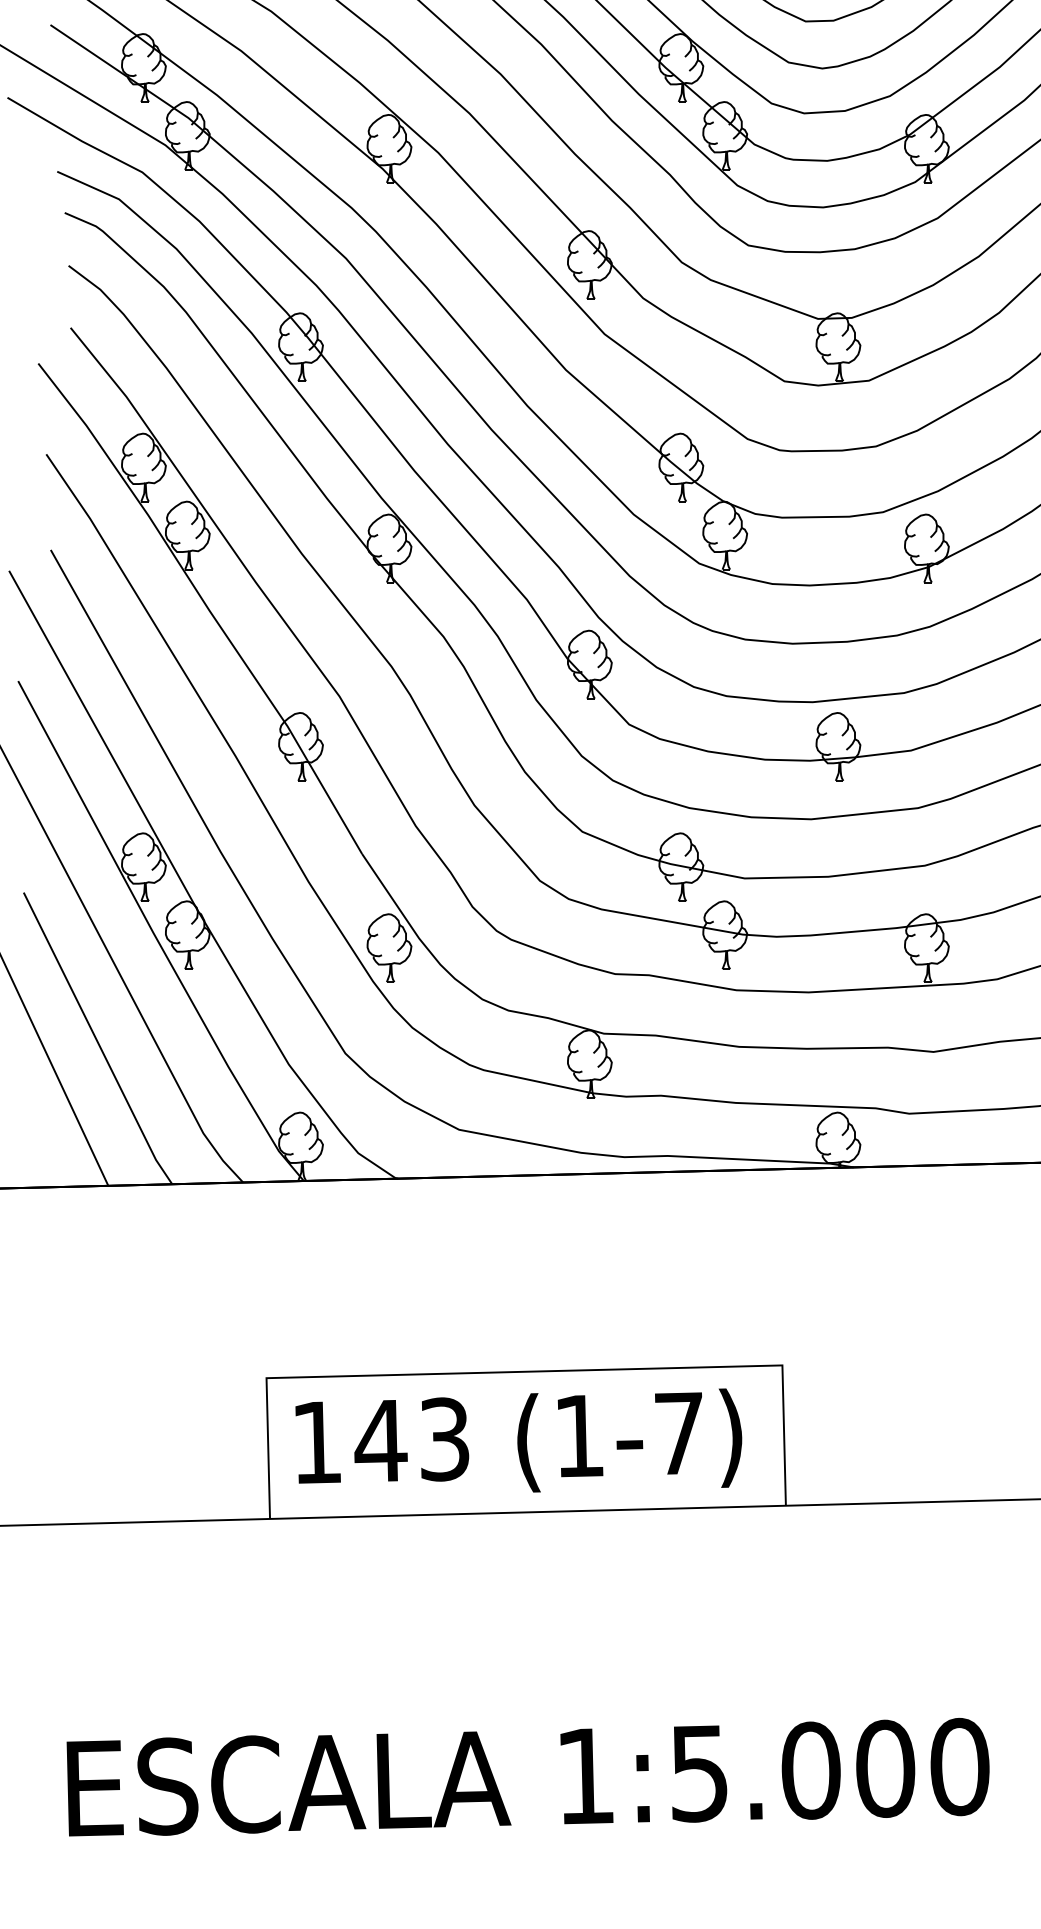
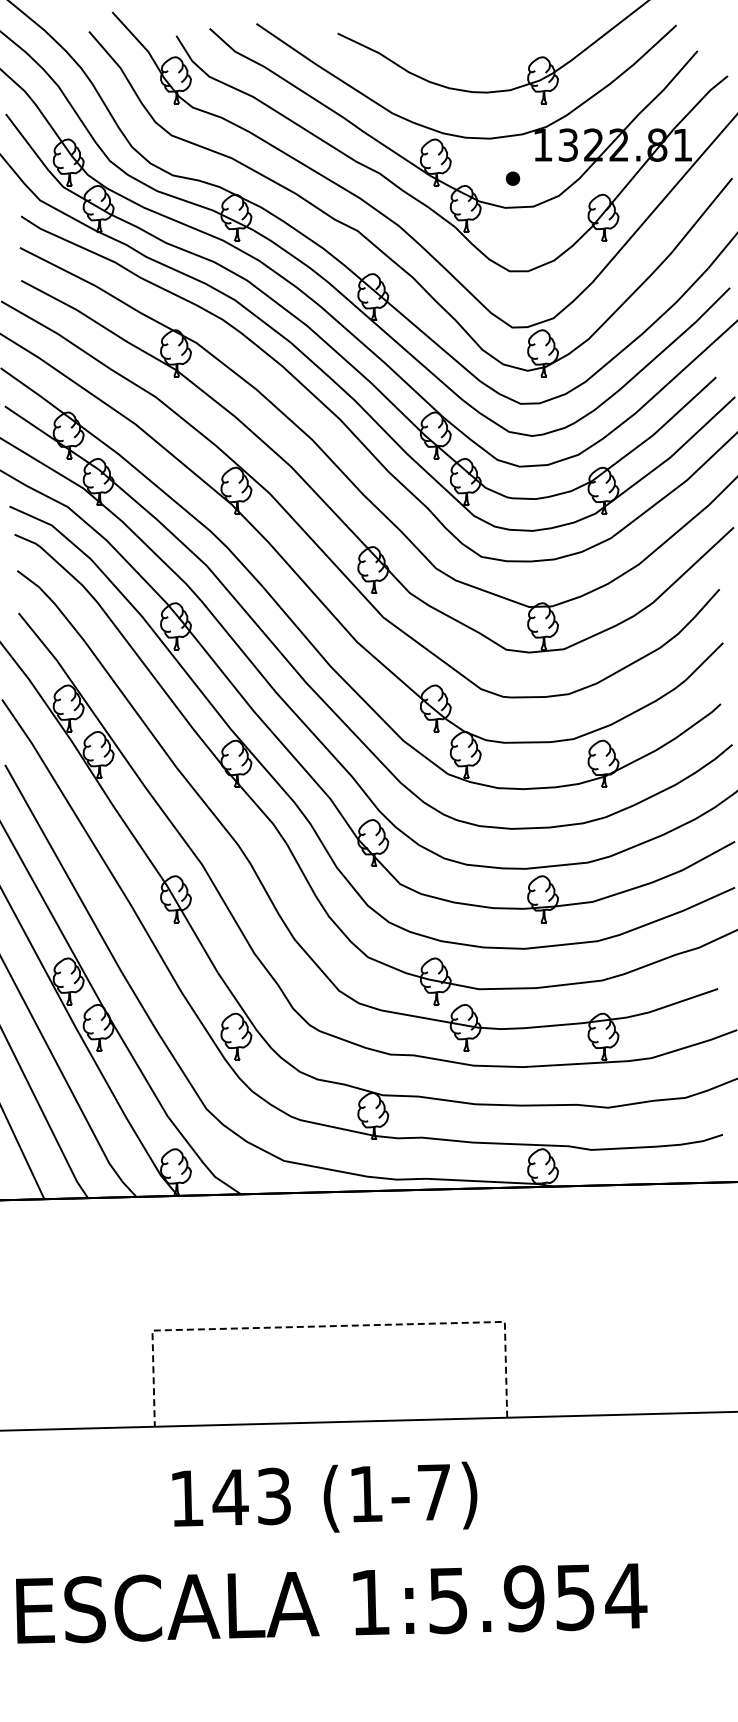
line: (524, 1372) -> (328, 1326), solid -> dashed
text: (518, 1439) -> (324, 1496), moved
text: (885, 1768) -> (575, 1597), 1:5.000 -> 1:5.954

